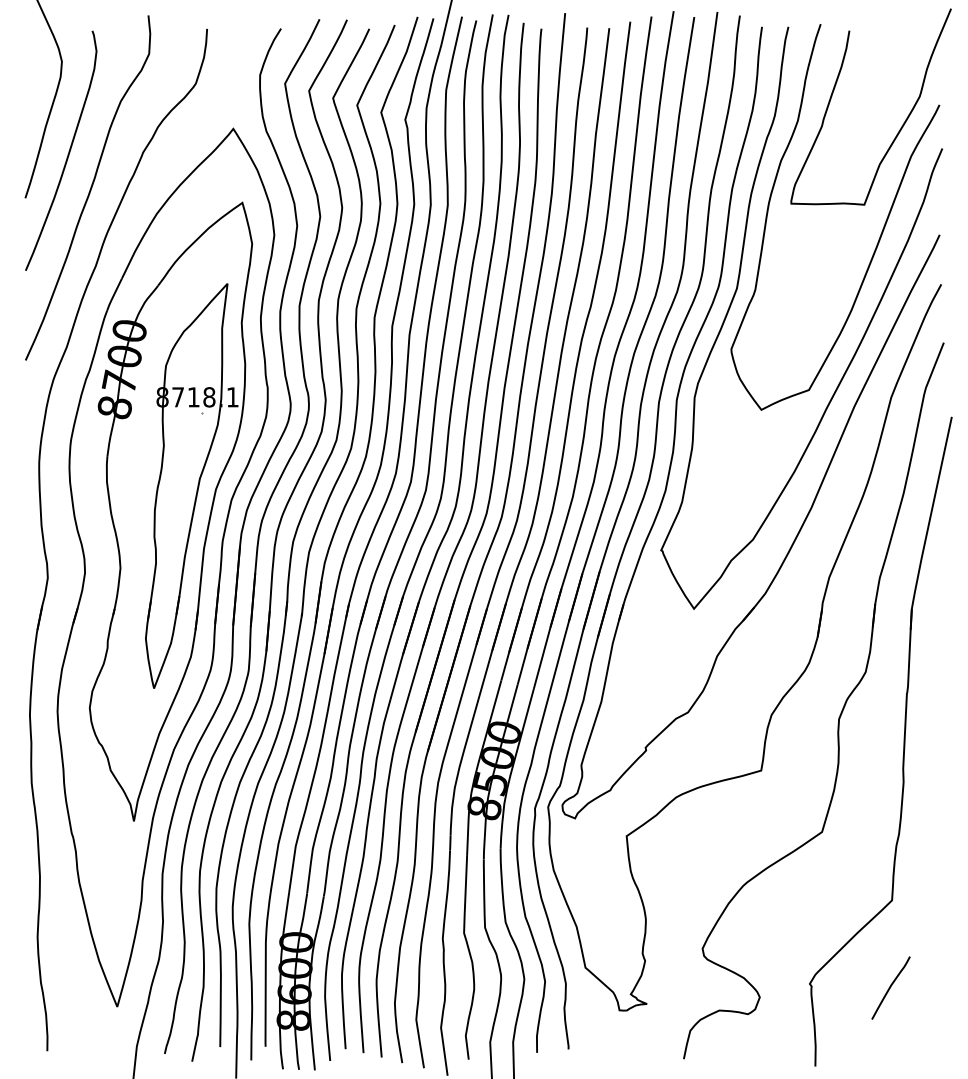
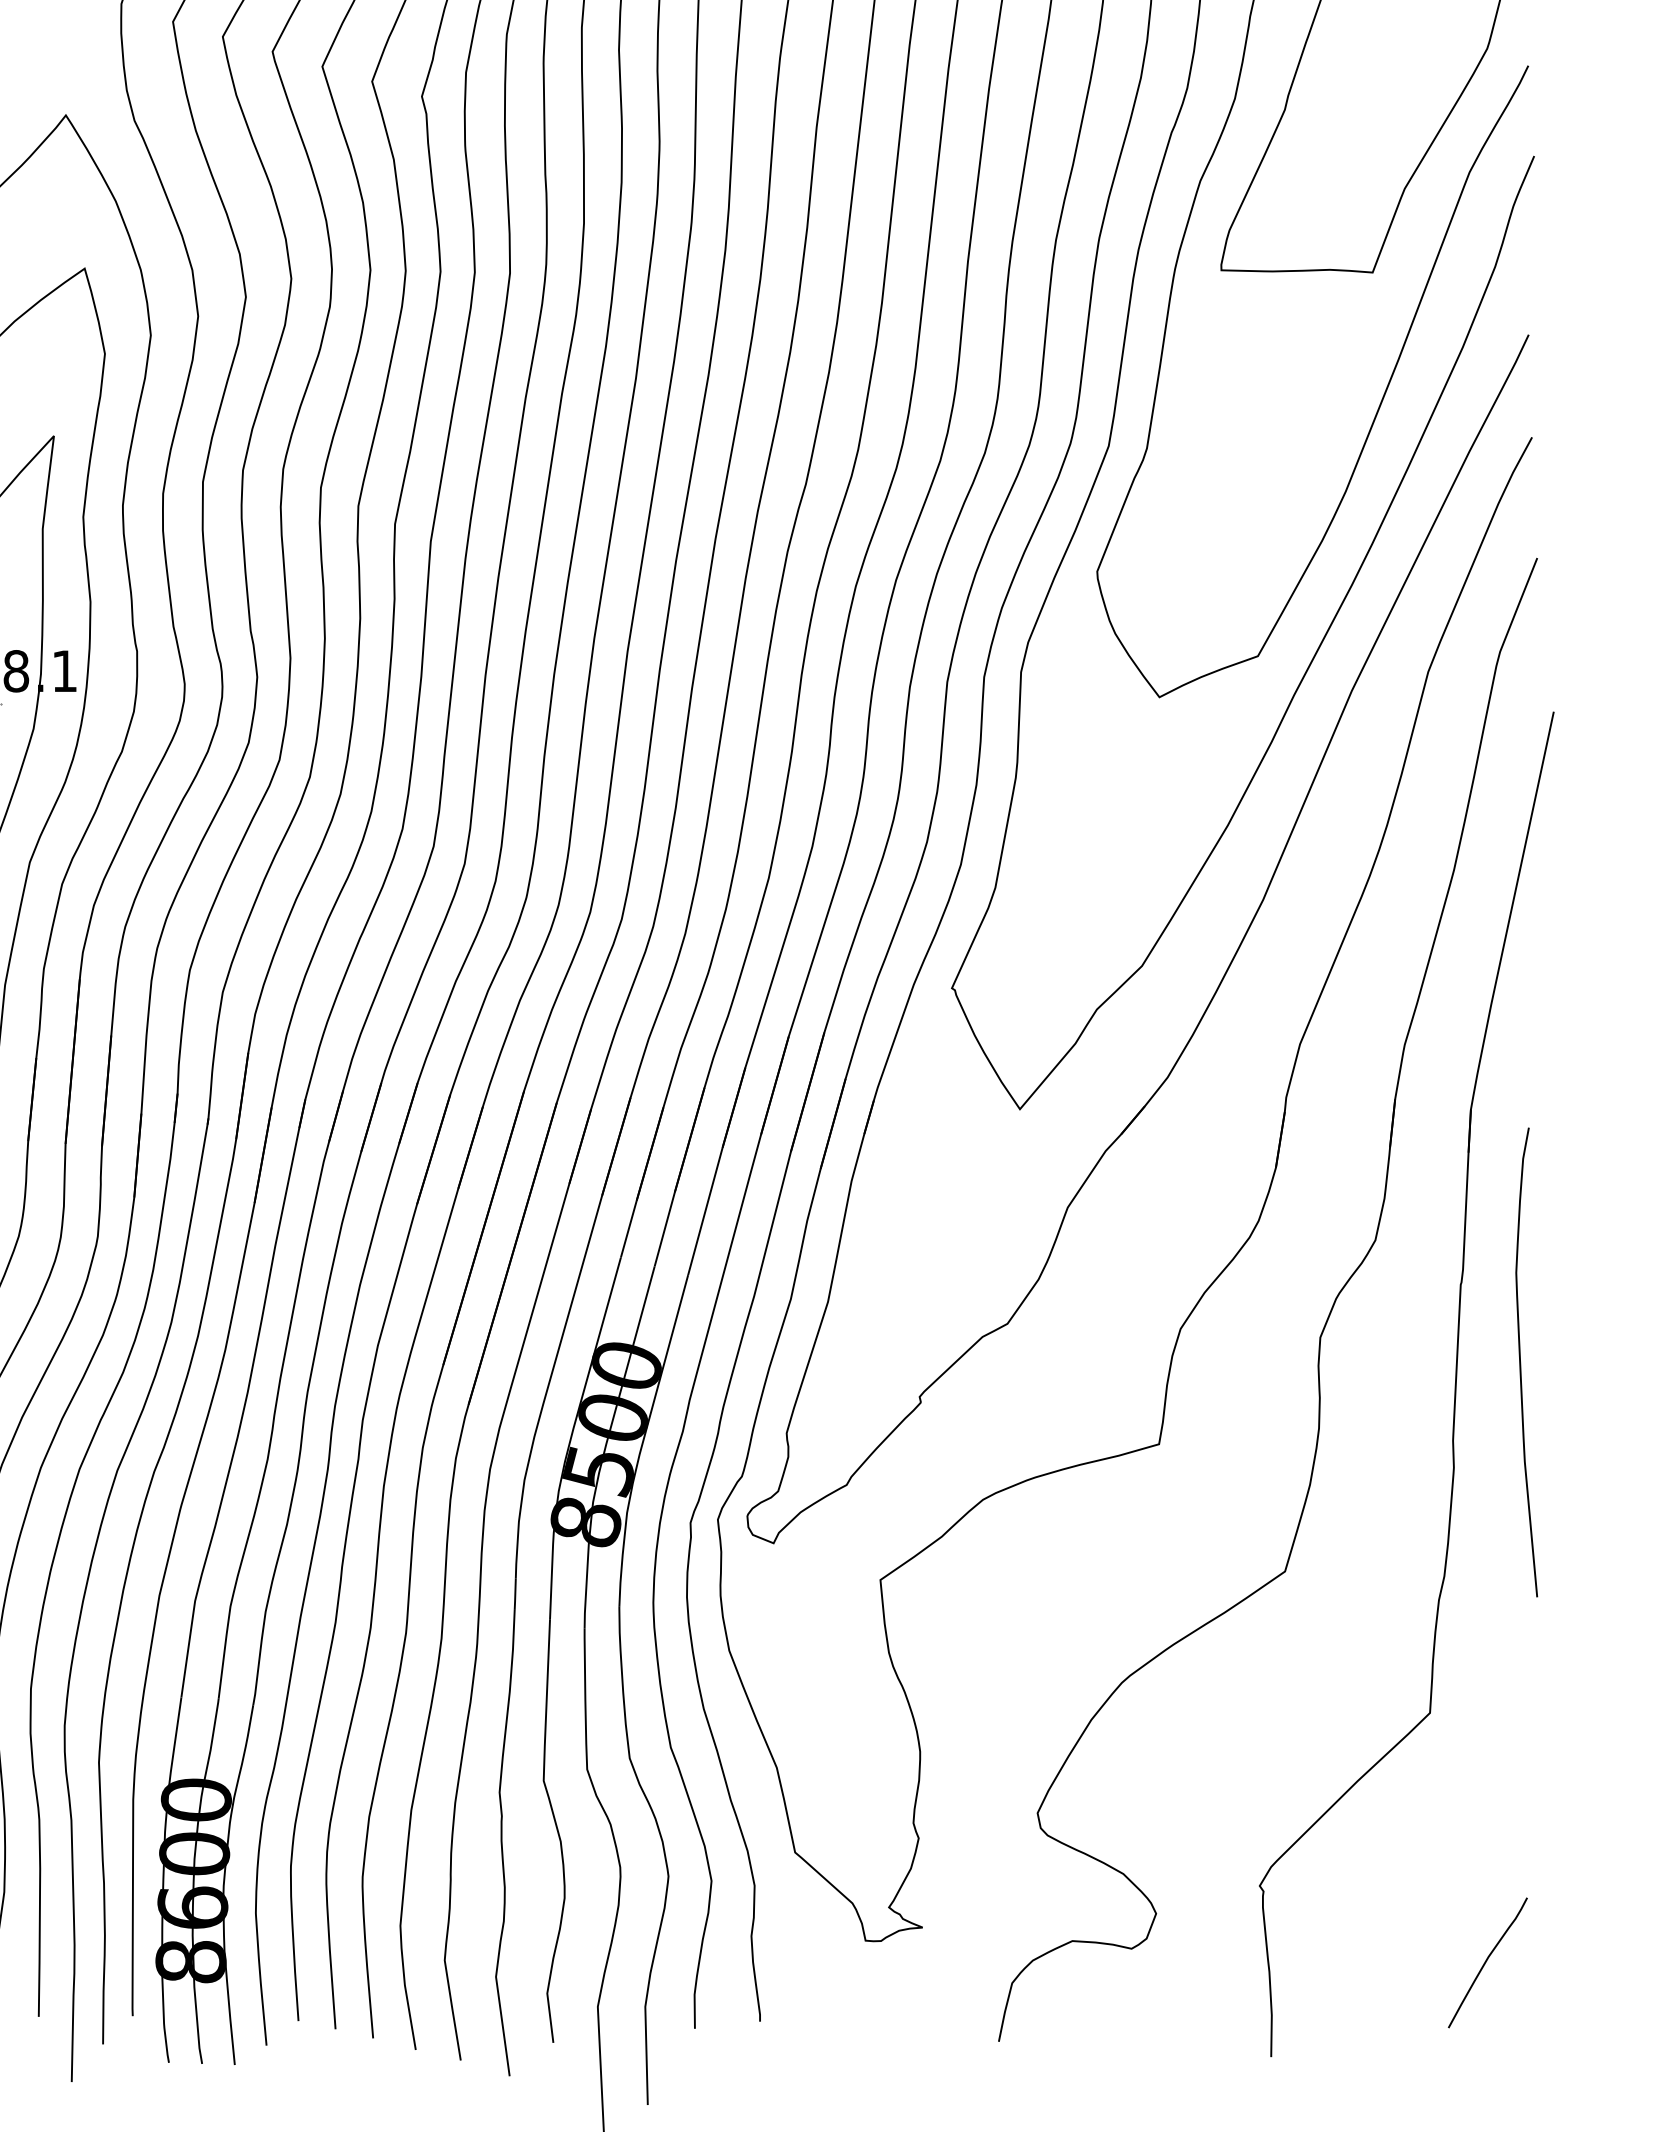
curve: (936, 730) -> (1521, 1361), added
curve: (890, 987) -> (1486, 1961), moved

